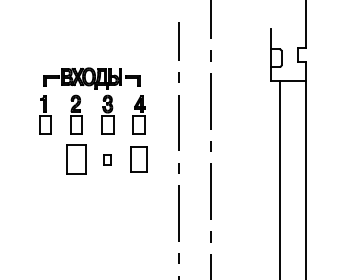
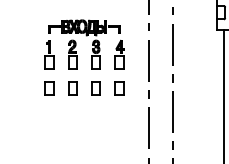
part: (45, 159) -> (49, 88), added
part: (76, 159) -> (72, 88), size x0.62
part: (107, 159) -> (95, 88), size x1.67
part: (138, 159) -> (118, 88), size x0.71

